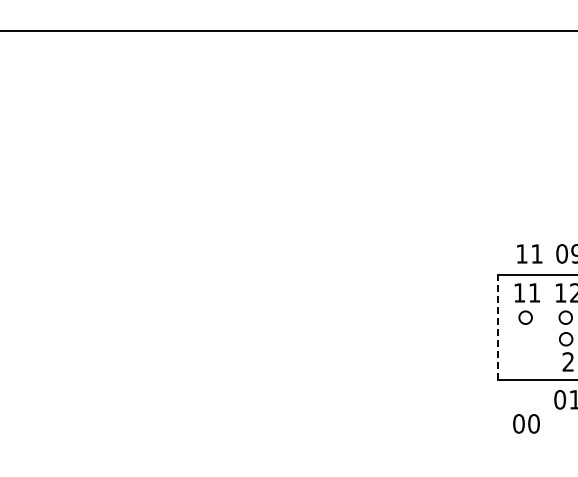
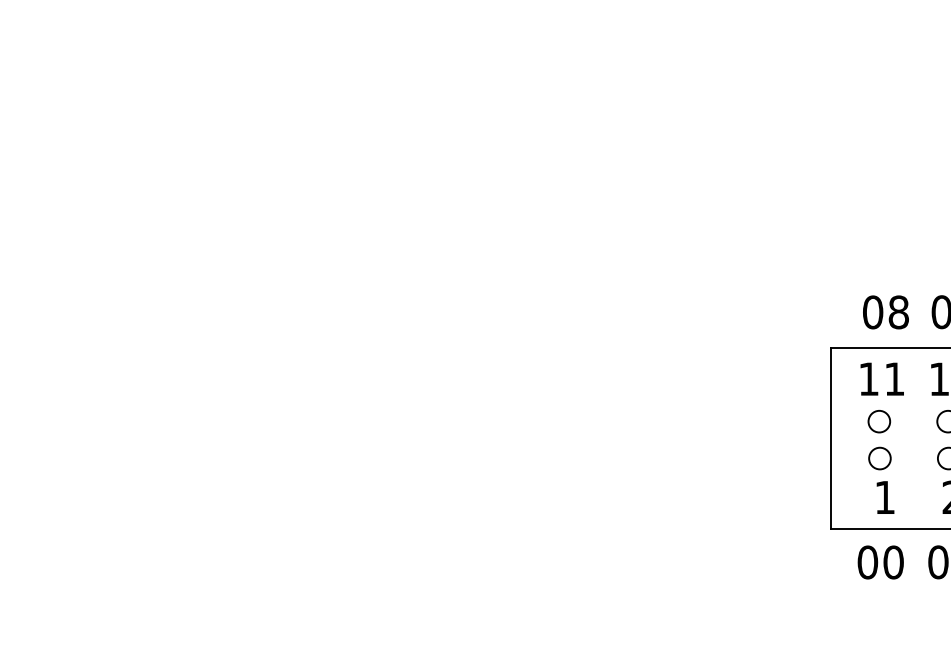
text: (529, 253) -> (885, 311), 11 -> 08
line: (497, 327) -> (831, 438), dashed -> solid
part: (526, 351) -> (880, 479), added
text: (526, 423) -> (880, 561), moved

